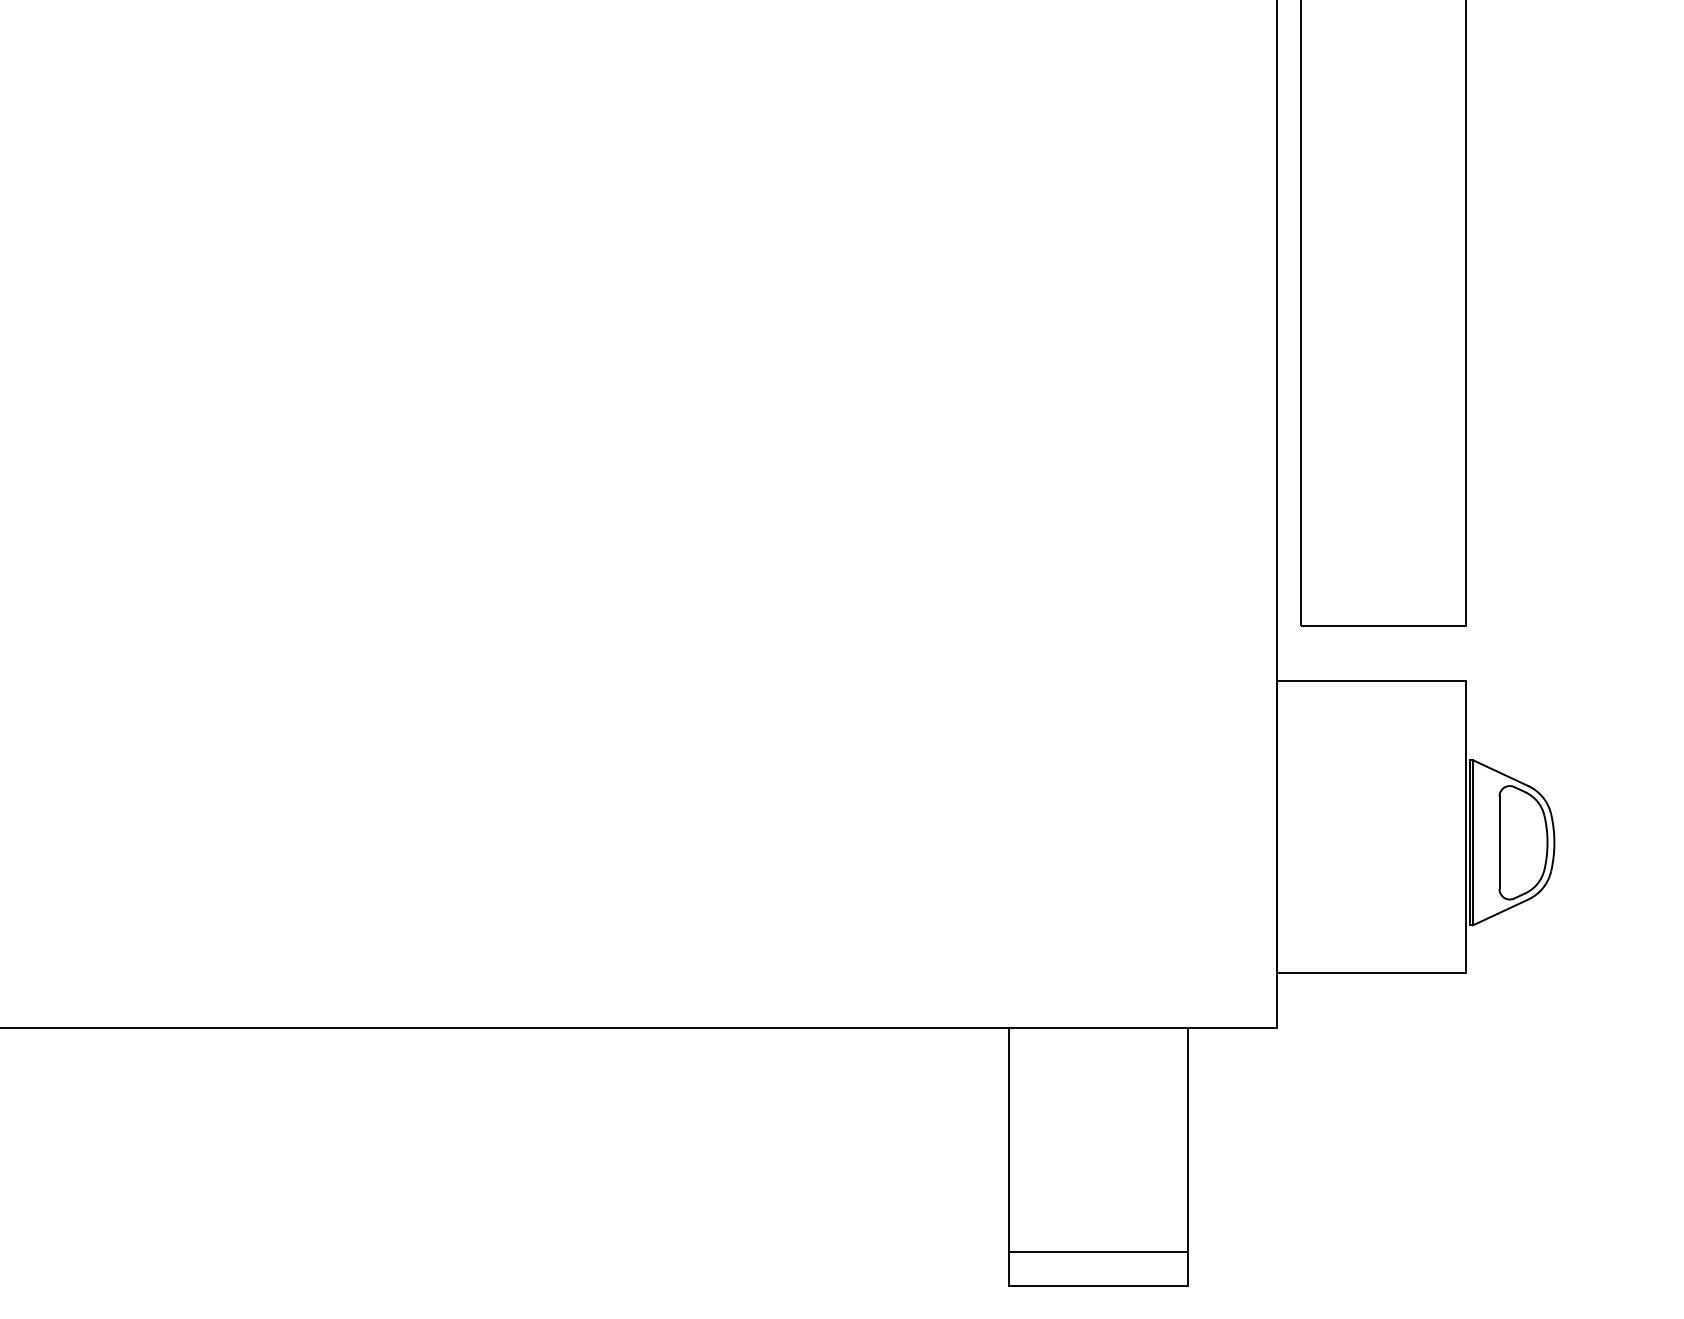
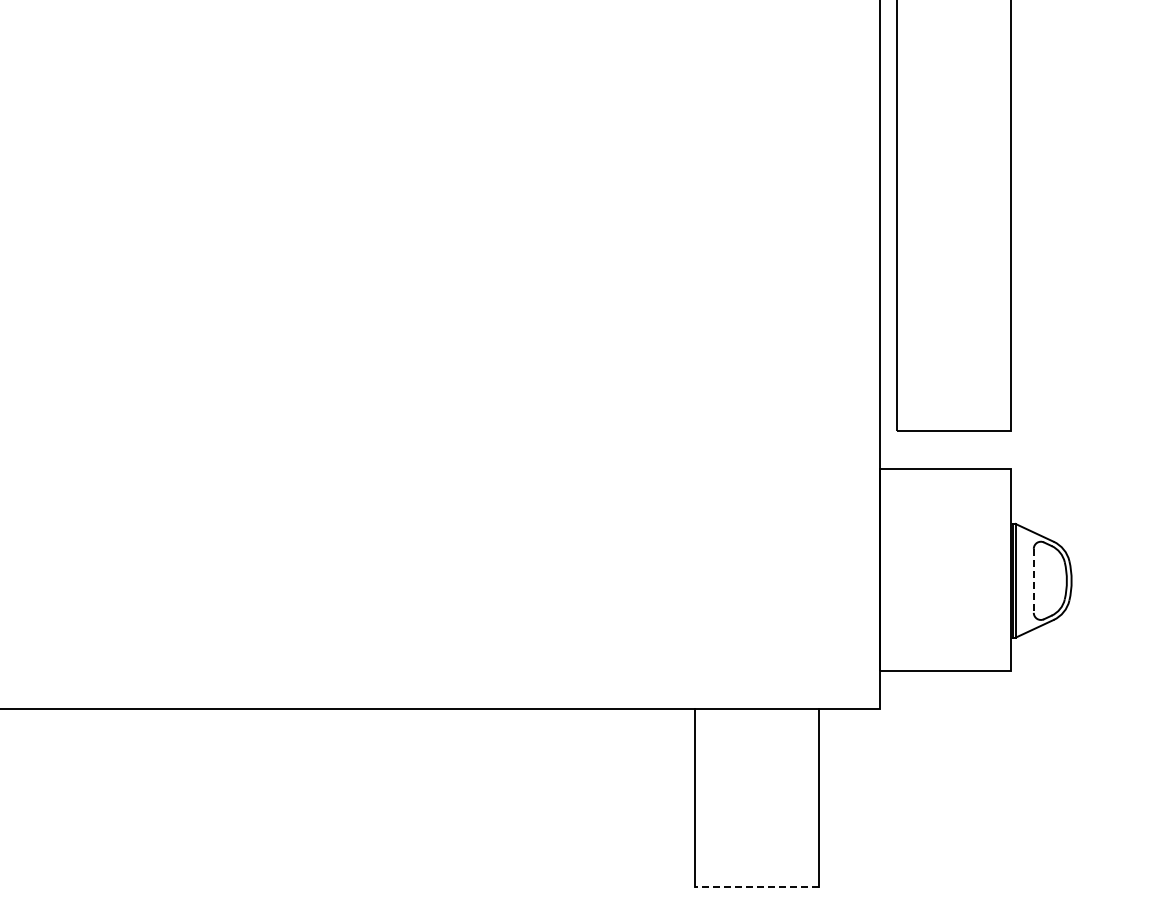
line: (1499, 843) -> (1033, 581), solid -> dashed
line: (1097, 1251) -> (756, 862), removed
line: (1098, 1286) -> (757, 886), solid -> dashed

